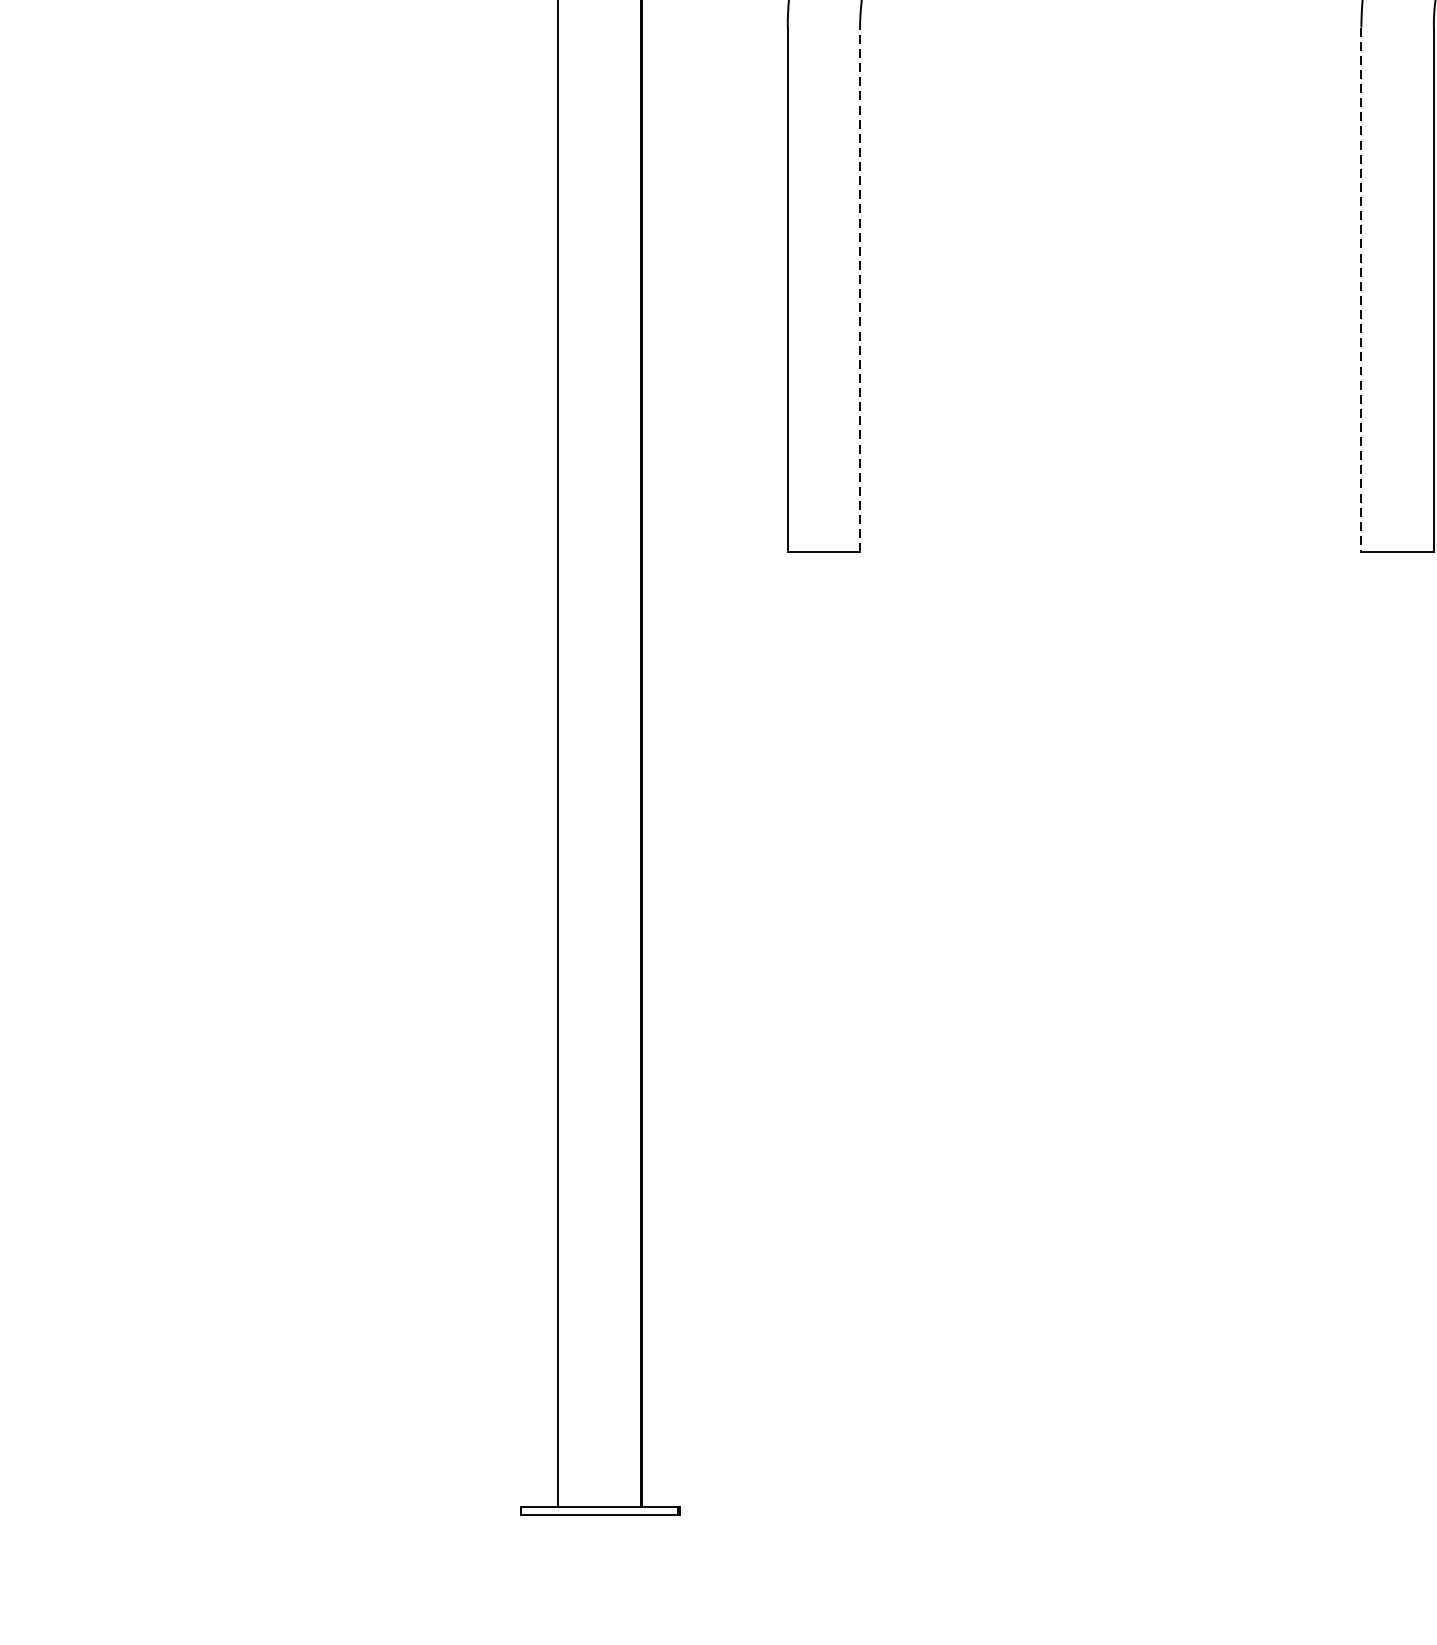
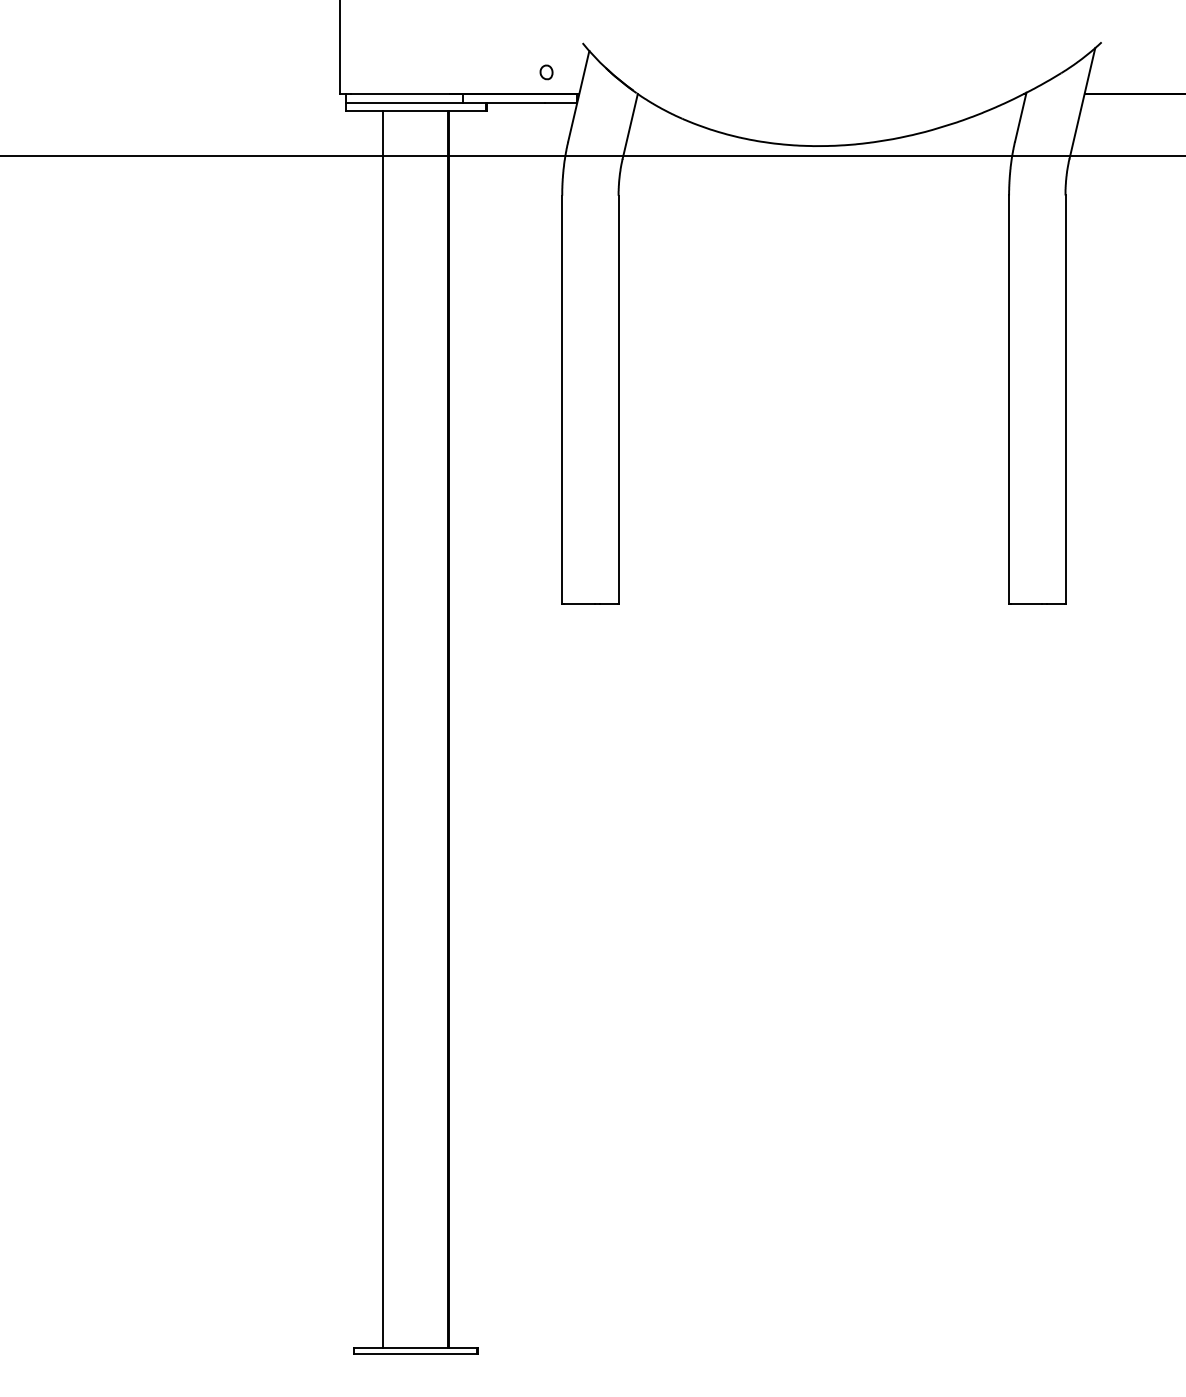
line: (859, 289) -> (618, 399), dashed -> solid
line: (1361, 290) -> (1009, 400), dashed -> solid

